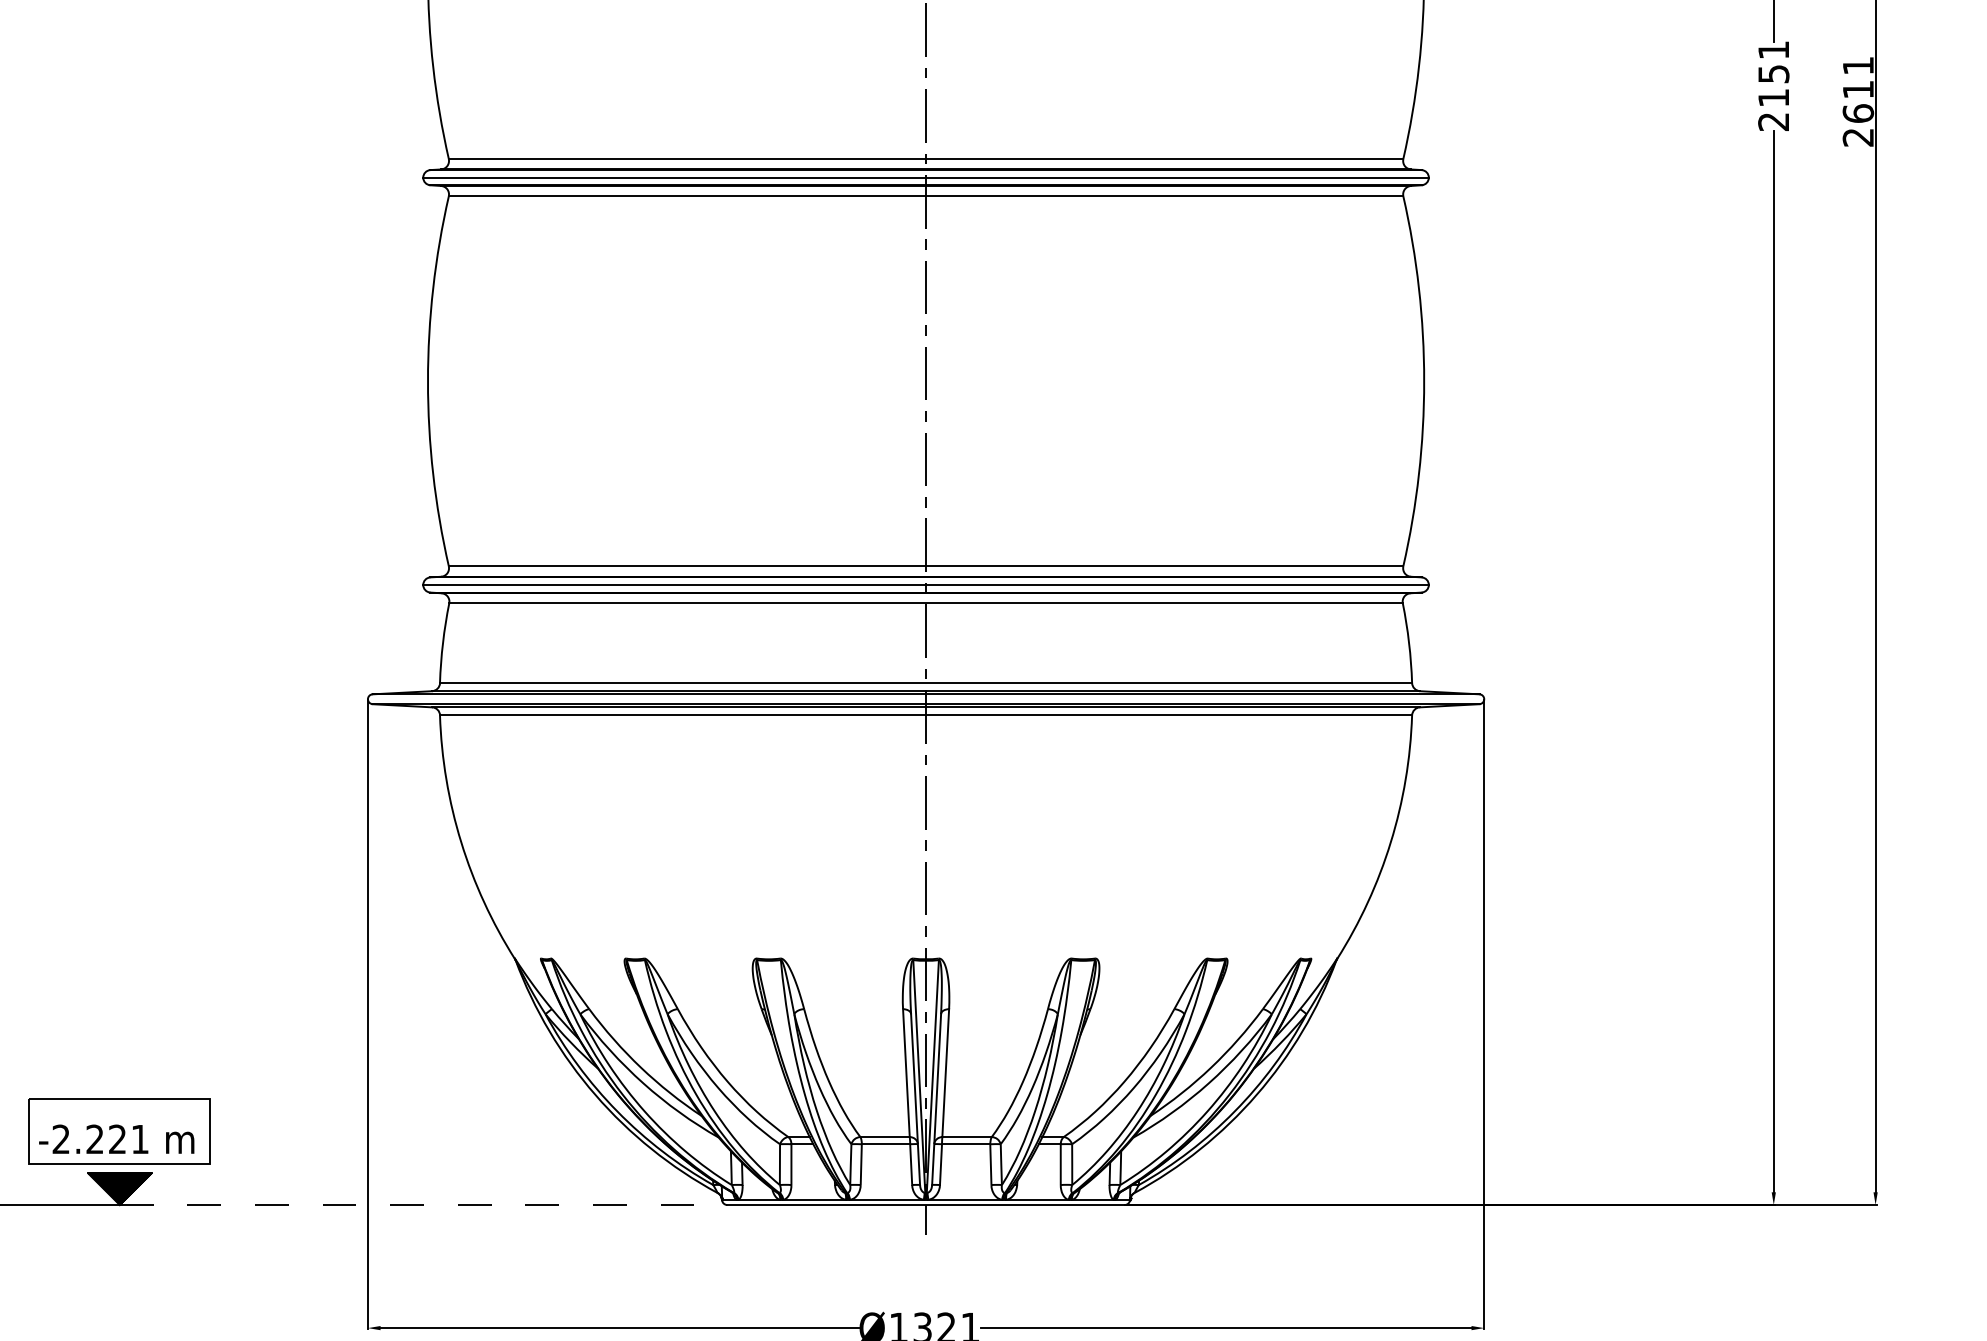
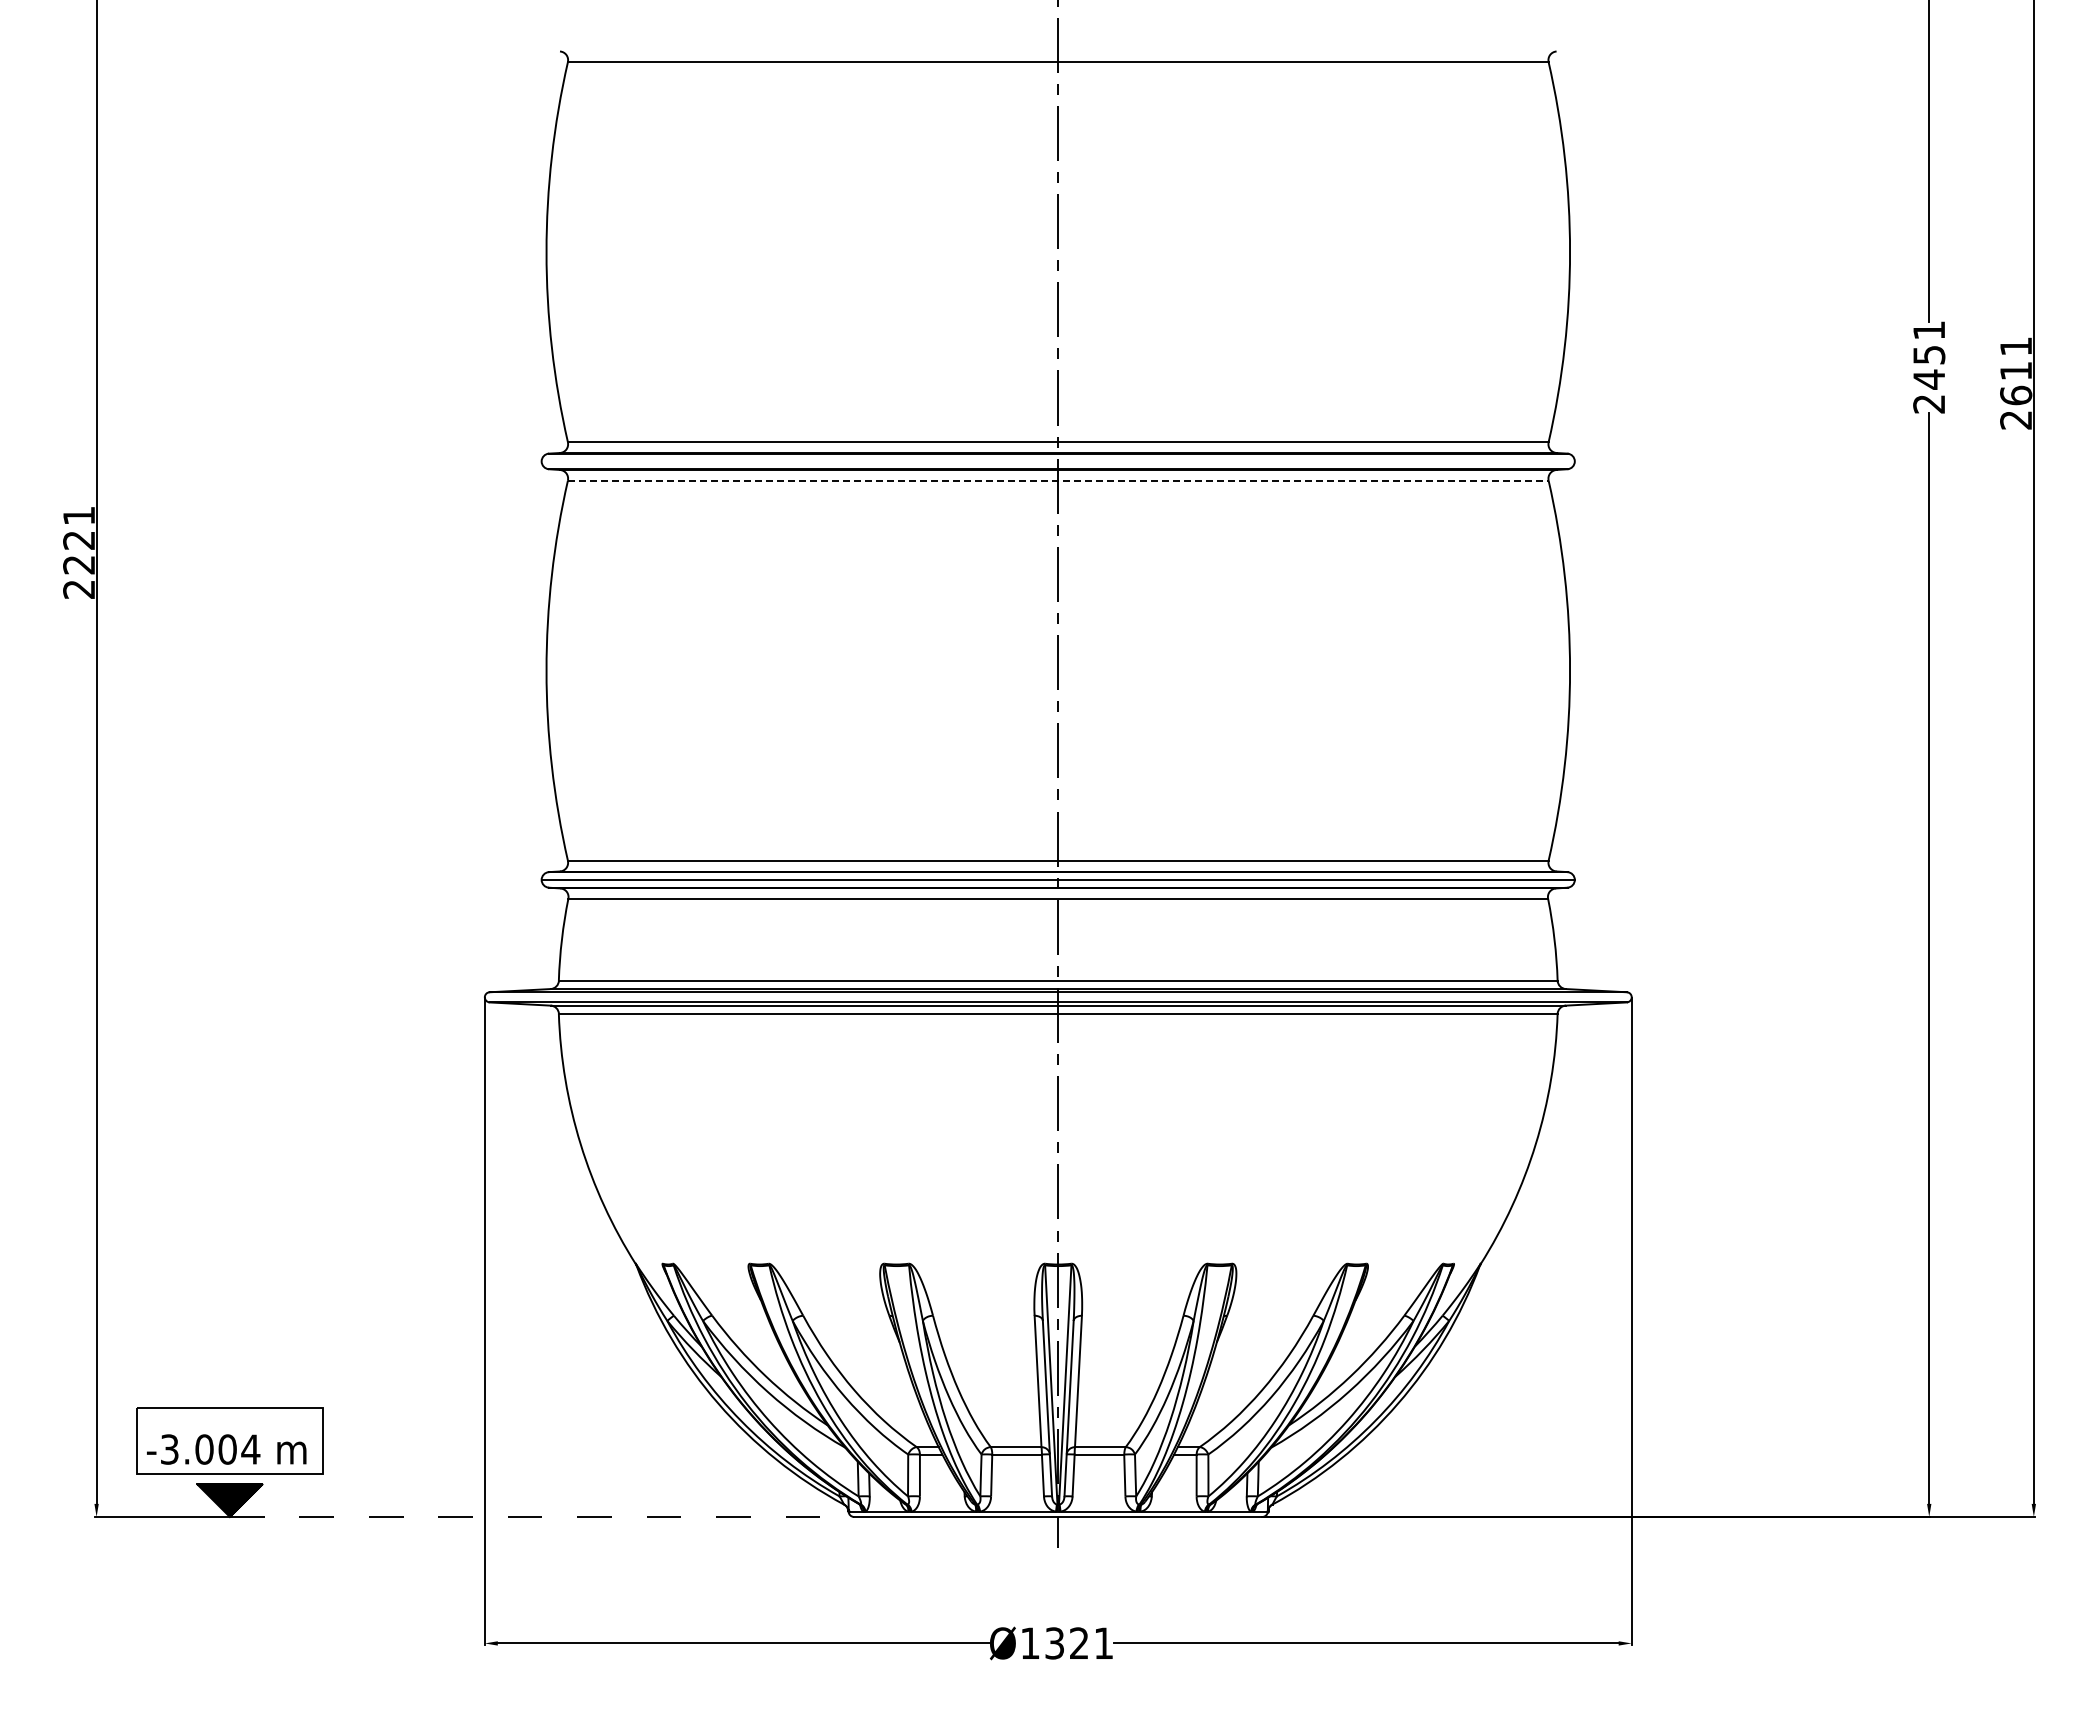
text: (1773, 97) -> (1928, 379), 2151 -> 2451
line: (925, 177) -> (1057, 461), removed
line: (926, 196) -> (1058, 480), solid -> dashed
text: (100, 1139) -> (210, 1449), -2.221 -> -3.004

